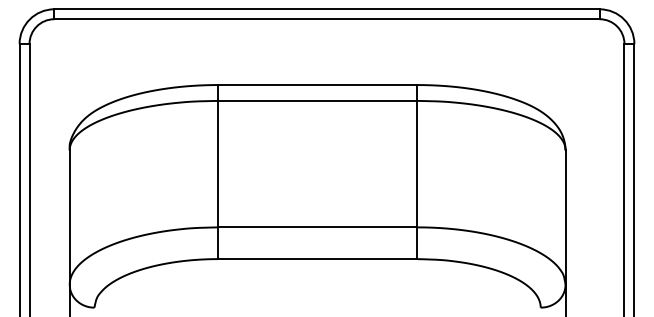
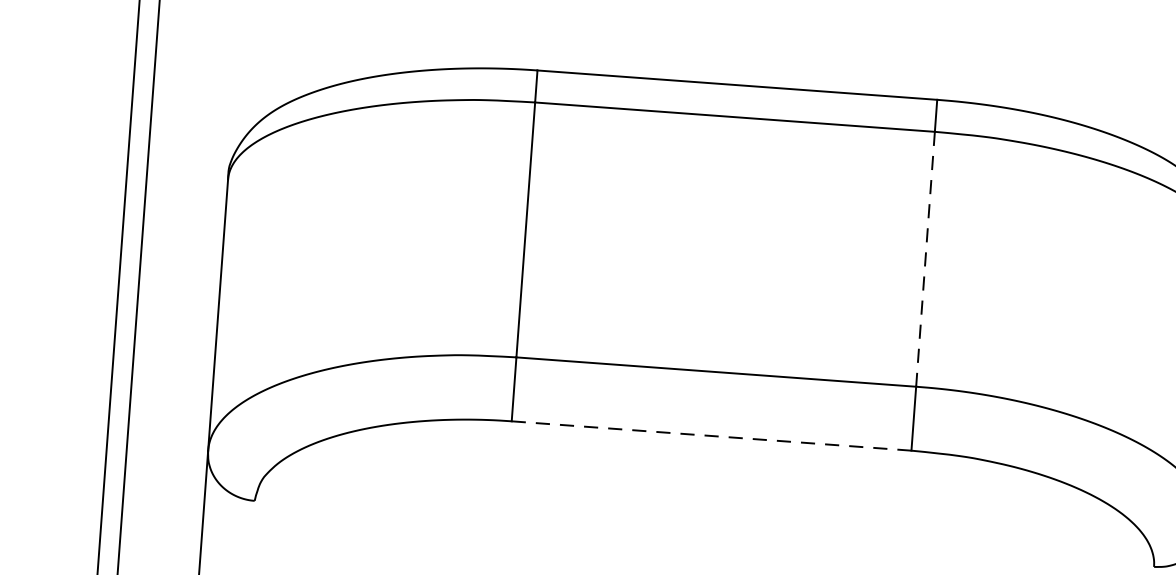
line: (416, 164) -> (924, 259), solid -> dashed
line: (318, 259) -> (713, 436), solid -> dashed

